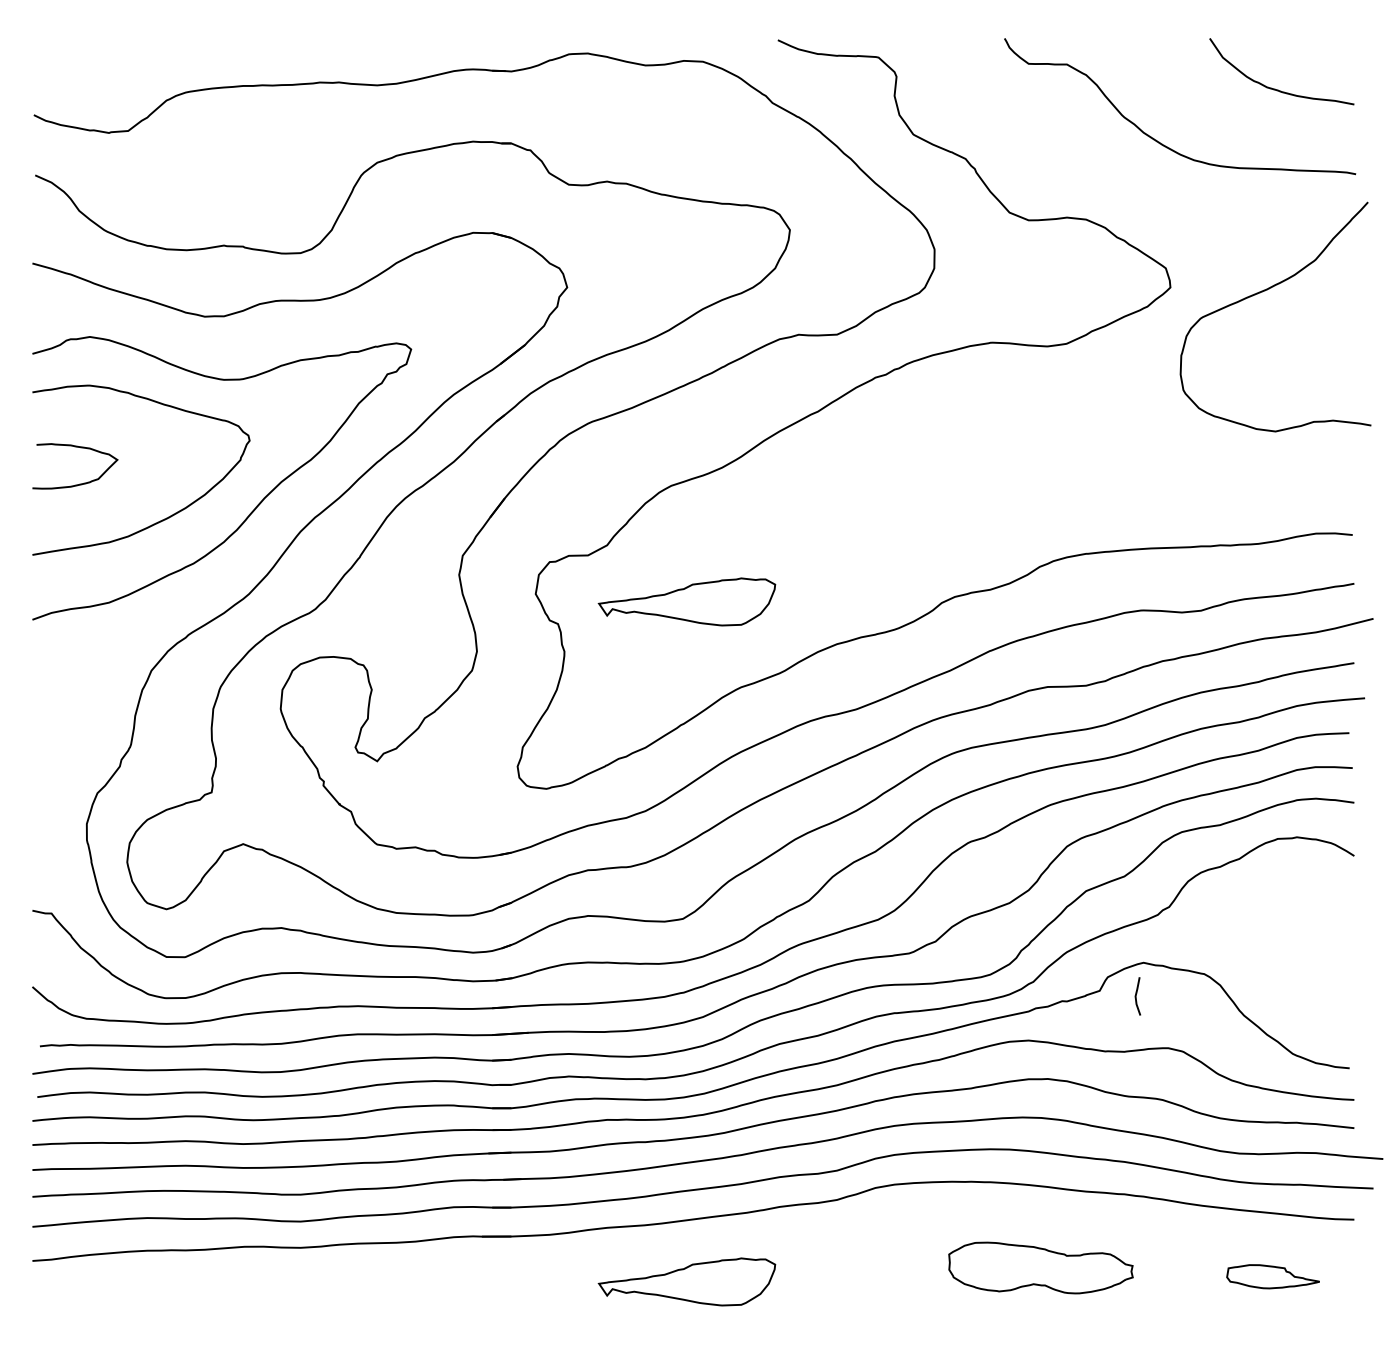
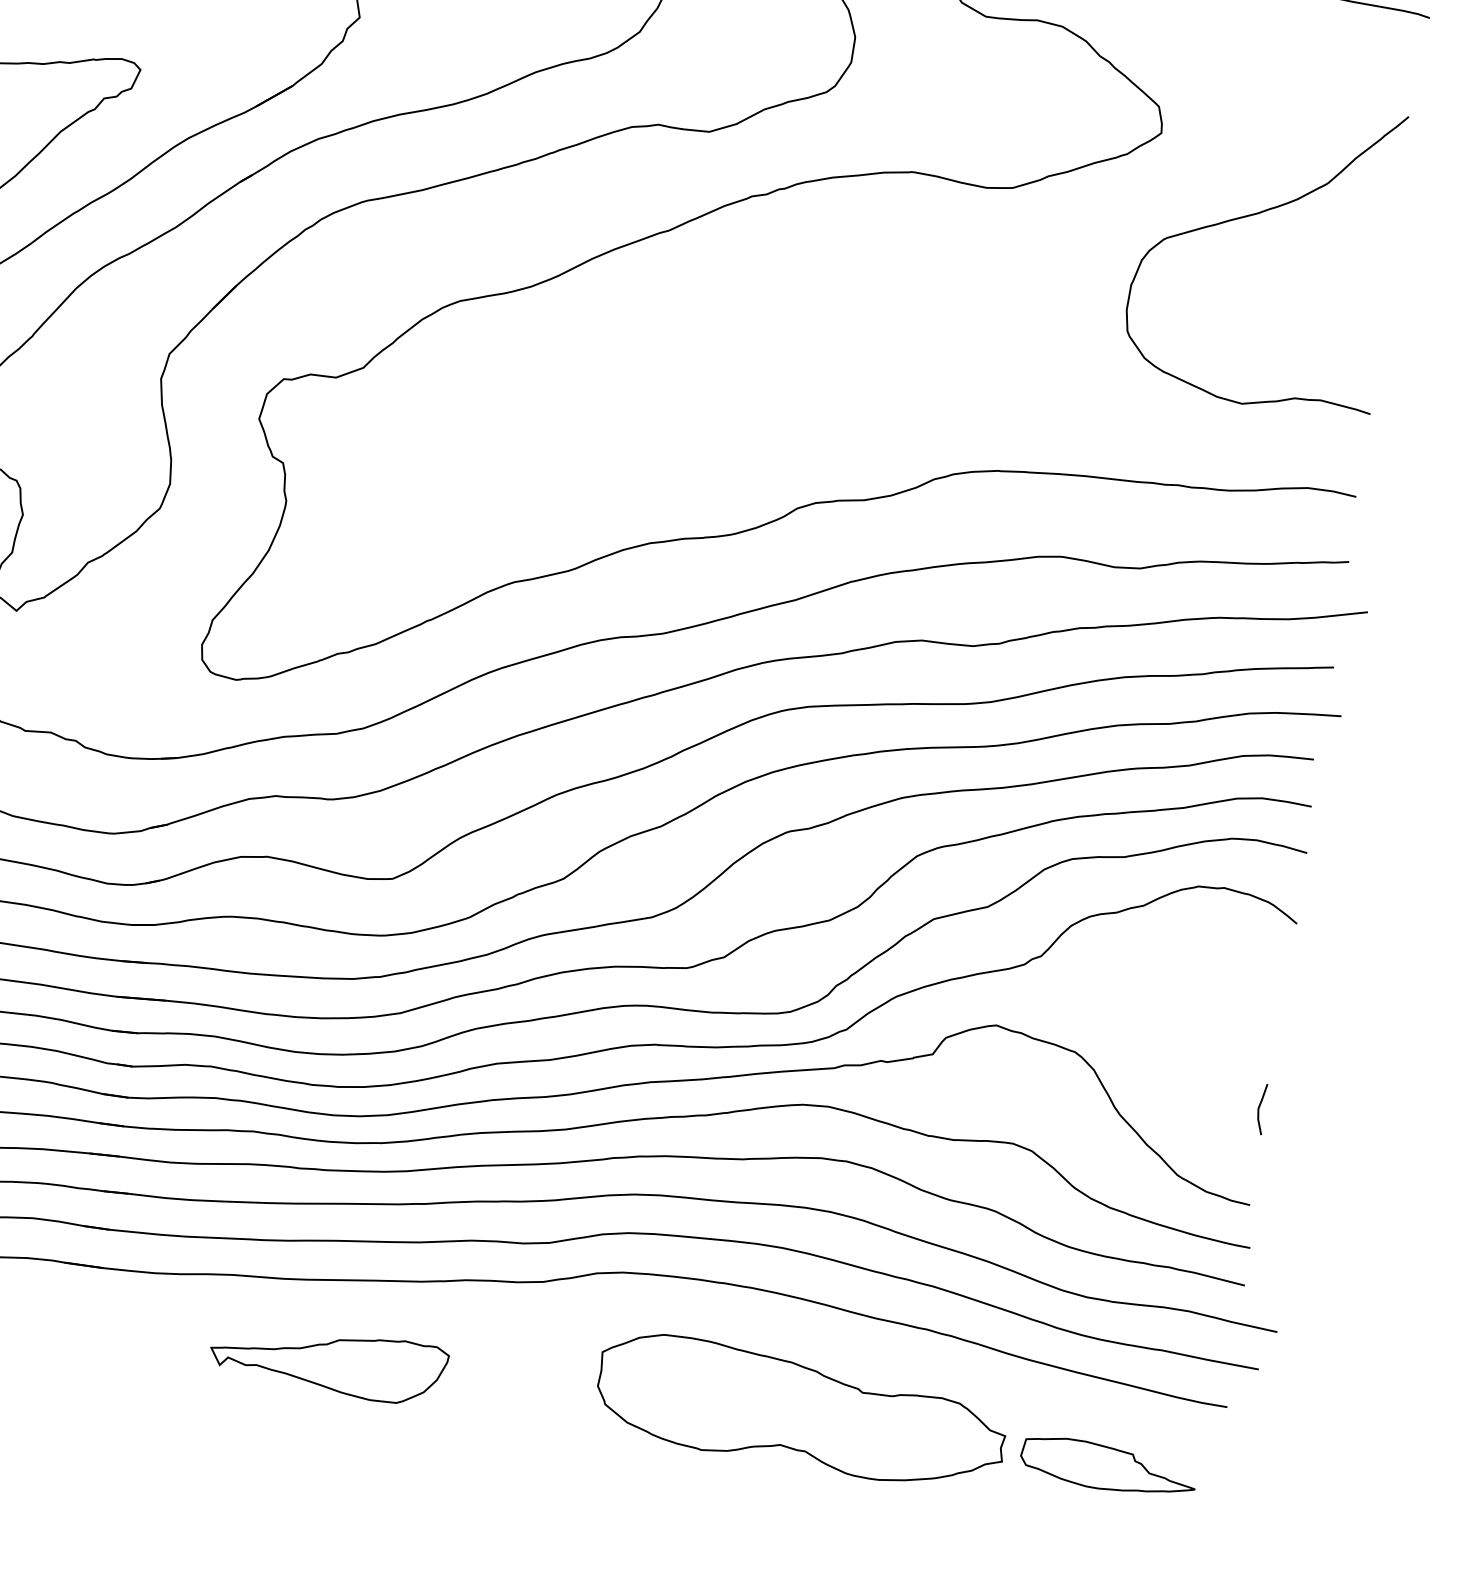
curve: (1265, 291) -> (1255, 215), moved
part: (686, 601) -> (458, 457), removed
line: (1136, 996) -> (1259, 1109), moved
part: (1040, 1267) -> (801, 1410), size x1.67
part: (1272, 1276) -> (1107, 1467), size x1.43

